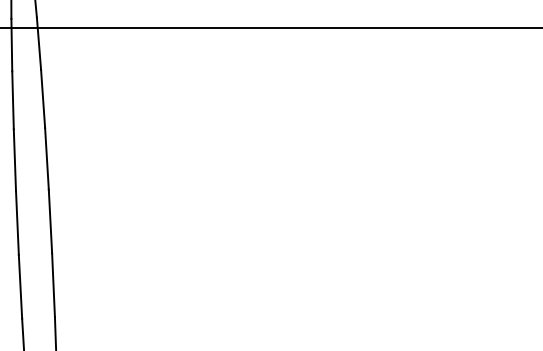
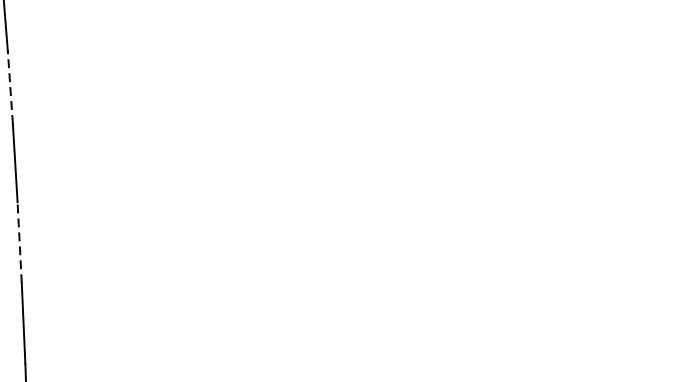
line: (43, 98) -> (10, 86), solid -> dashed
line: (50, 221) -> (19, 242), solid -> dashed

